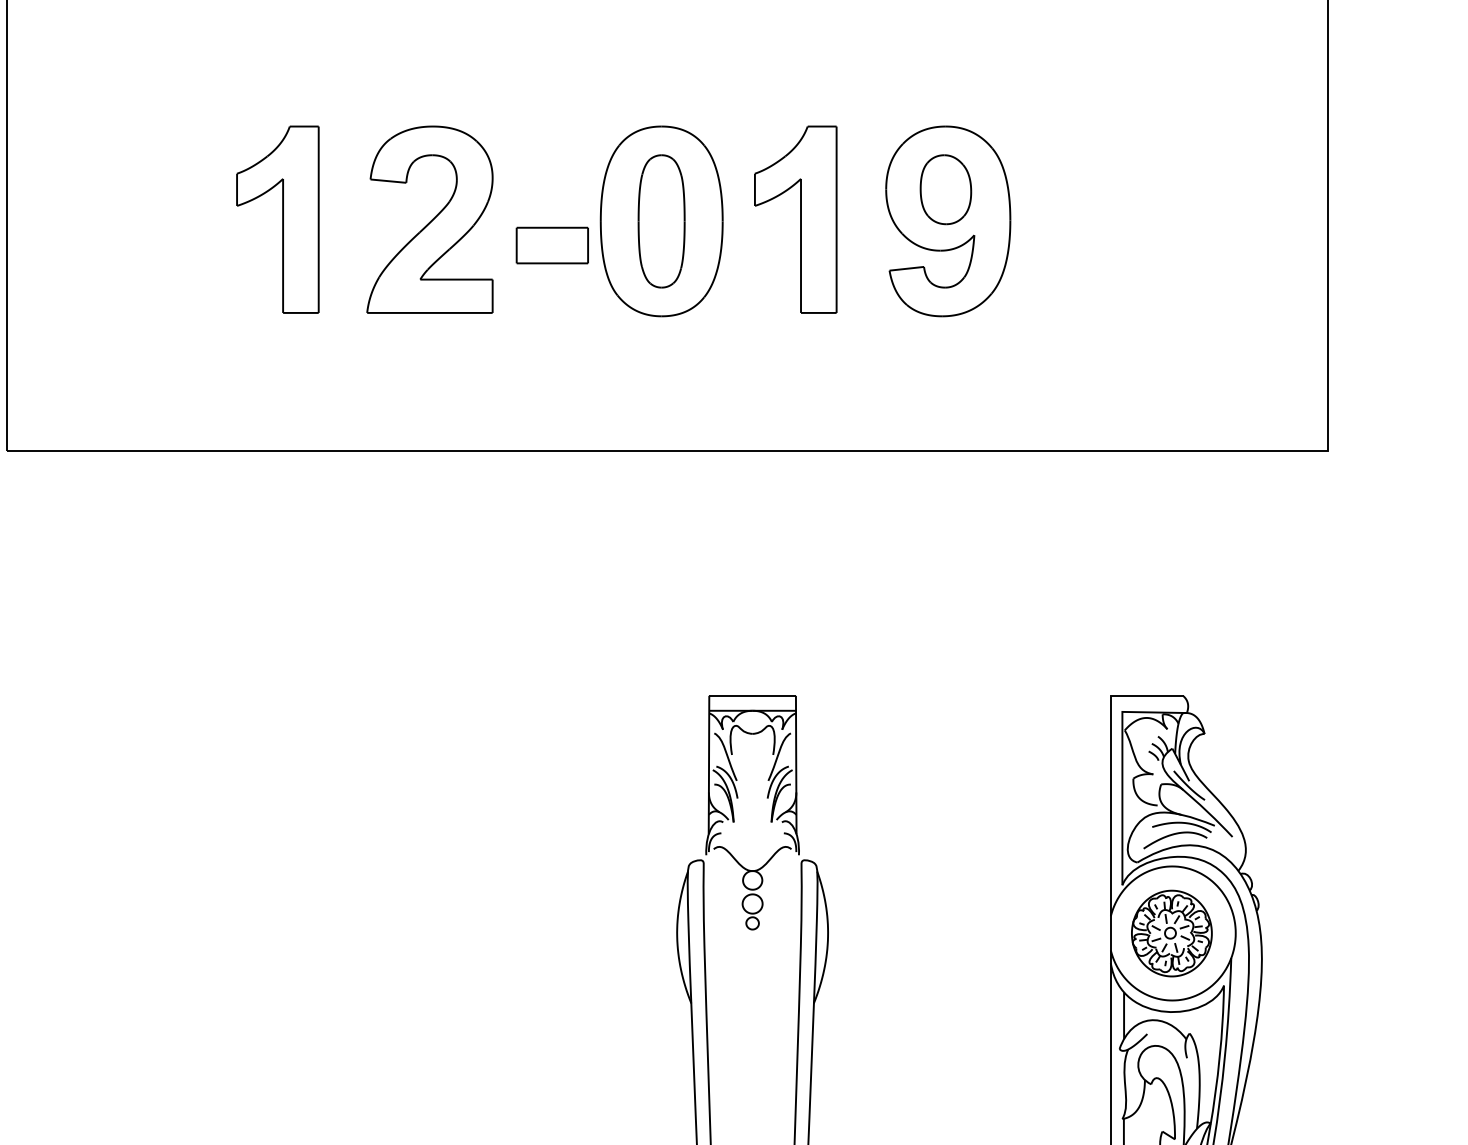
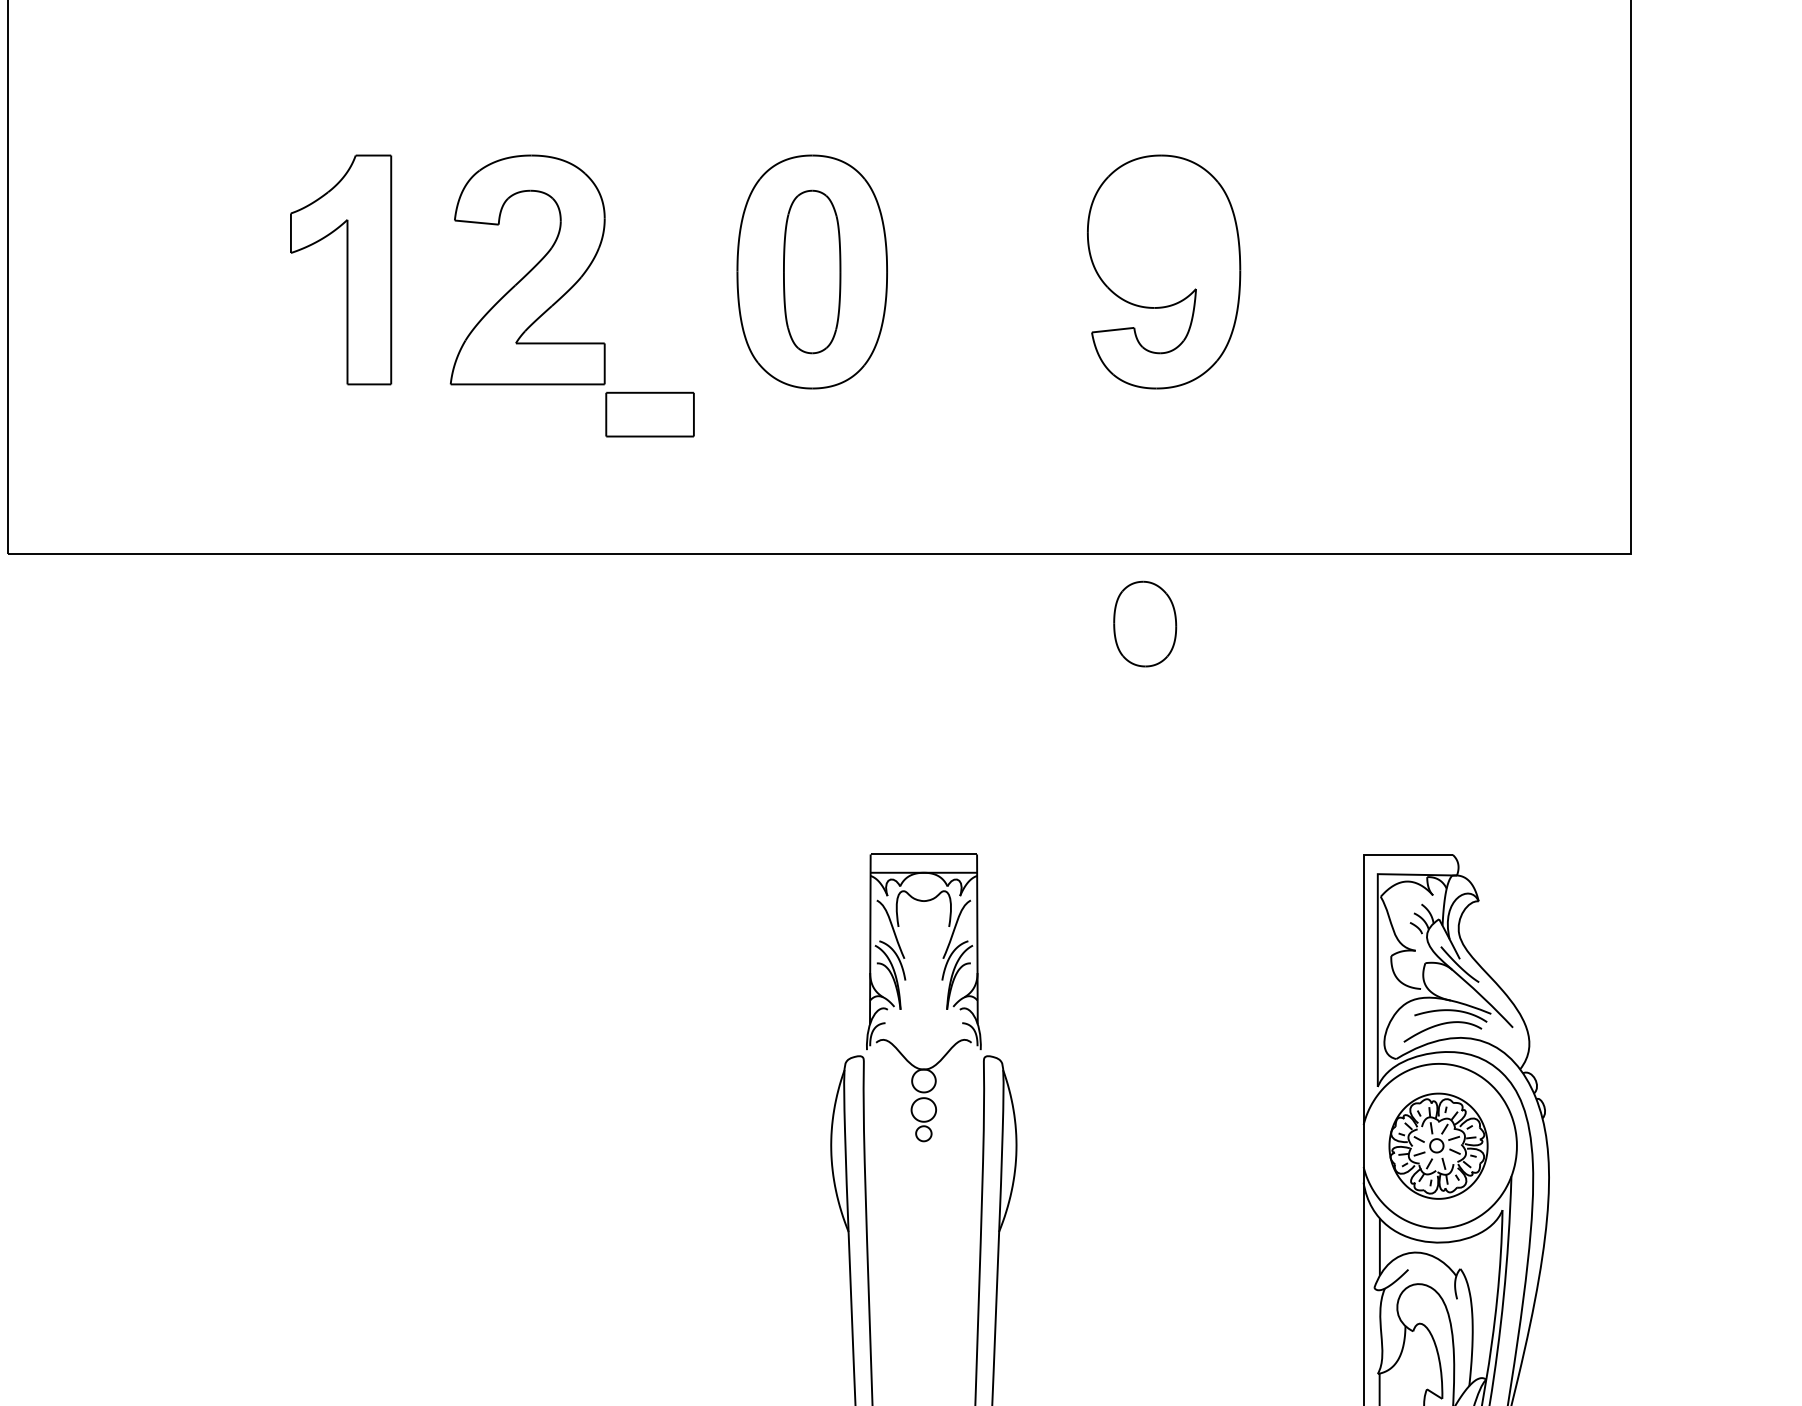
part: (946, 189) -> (1145, 623), moved
part: (795, 219) -> (976, 269), removed
part: (551, 245) -> (649, 414), moved

